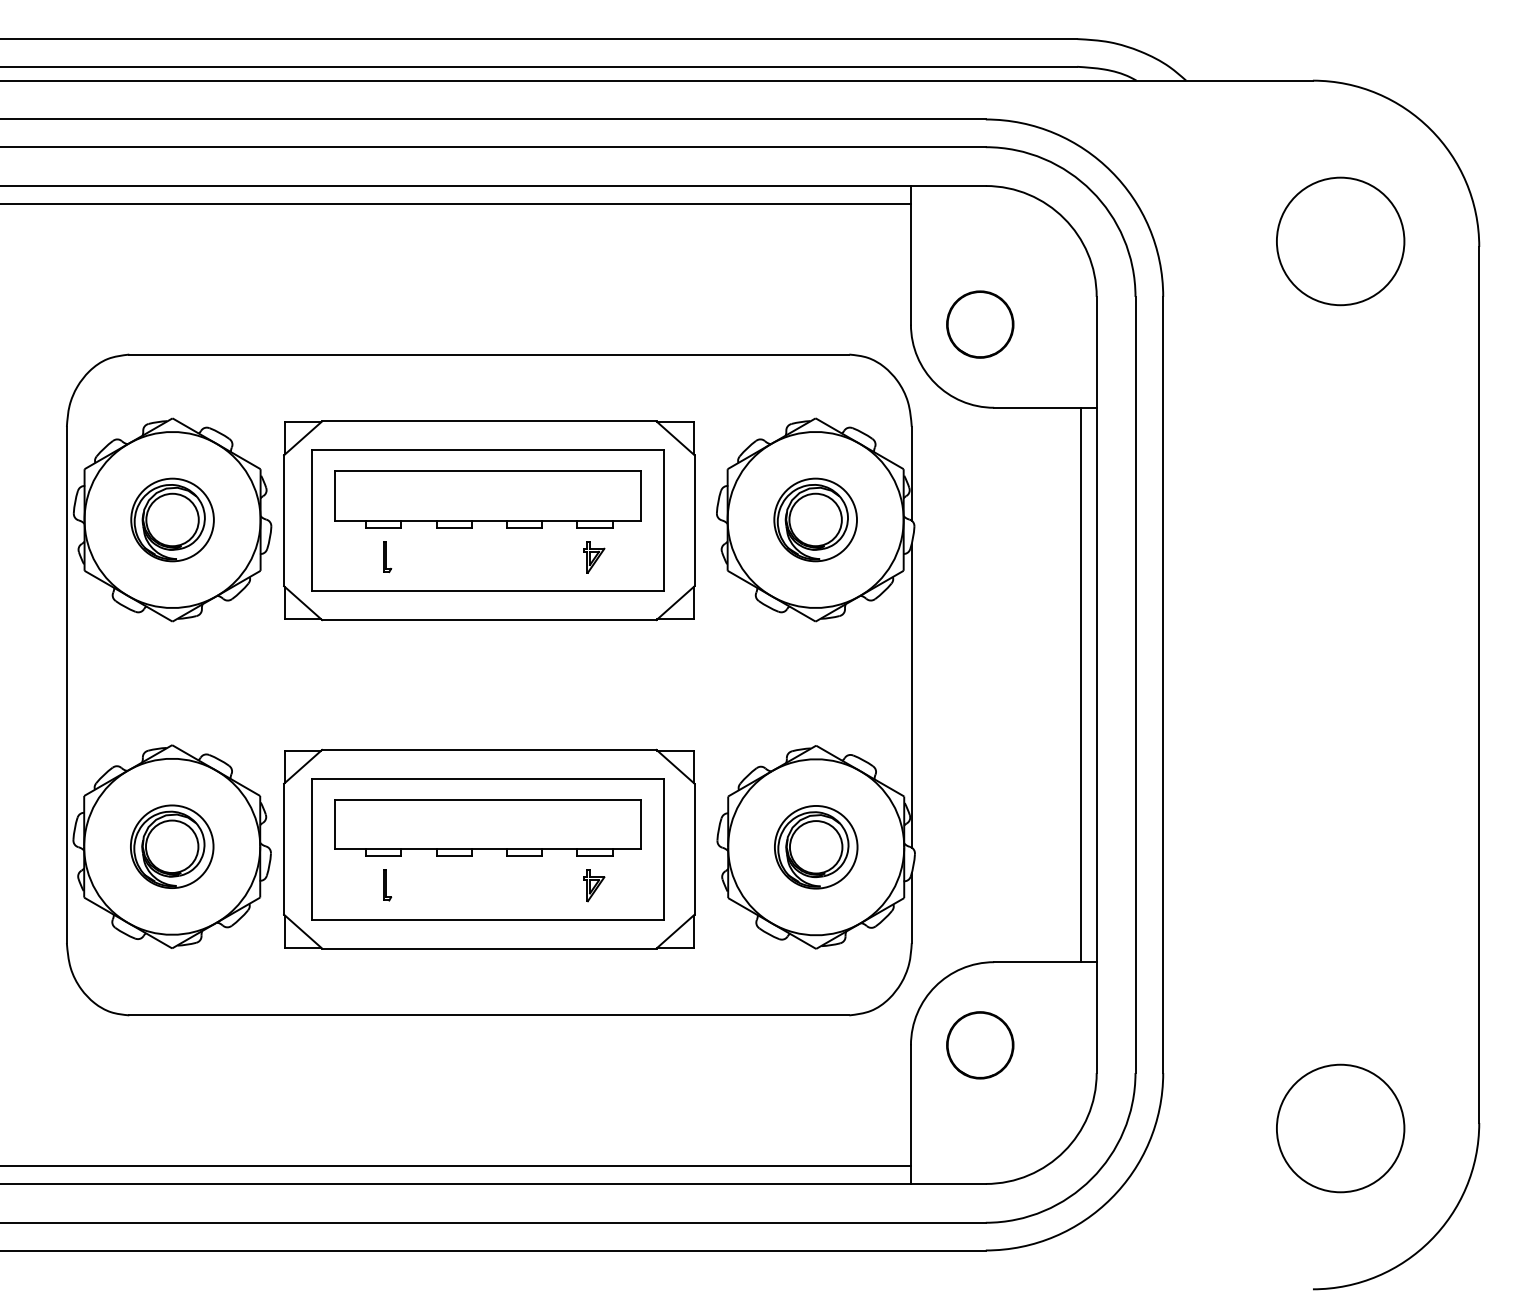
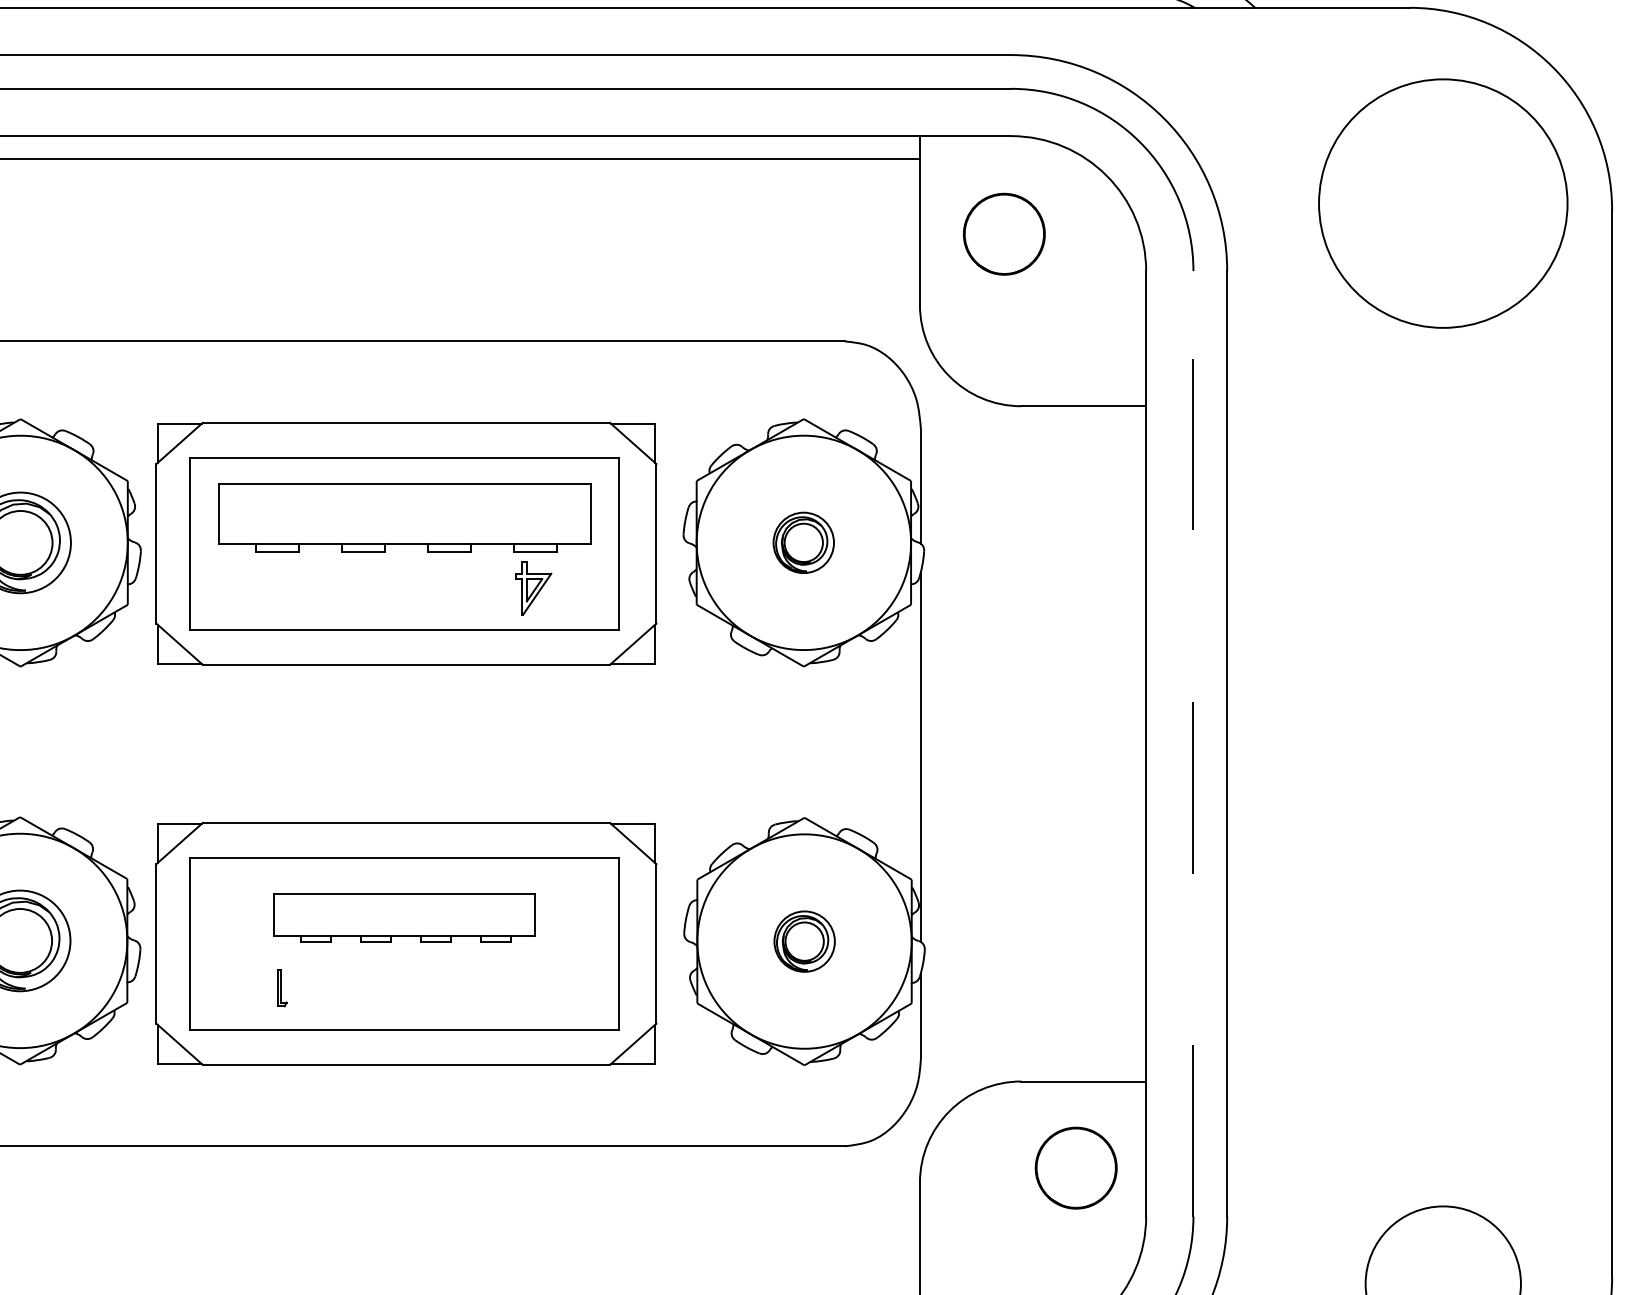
circle: (1340, 241) -> (1443, 203), size x1.6
circle: (980, 324) -> (1004, 234), moved
part: (815, 519) -> (803, 542), size x0.6
part: (387, 556) -> (282, 587), removed
part: (594, 557) -> (534, 588), size x1.4
line: (1080, 684) -> (1126, 743), removed
line: (1135, 684) -> (1193, 743), solid -> dashed
part: (487, 827) -> (404, 917), size x0.7
part: (816, 847) -> (804, 941), size x0.6
part: (594, 885) -> (534, 988), removed
circle: (980, 1045) -> (1076, 1168), moved

